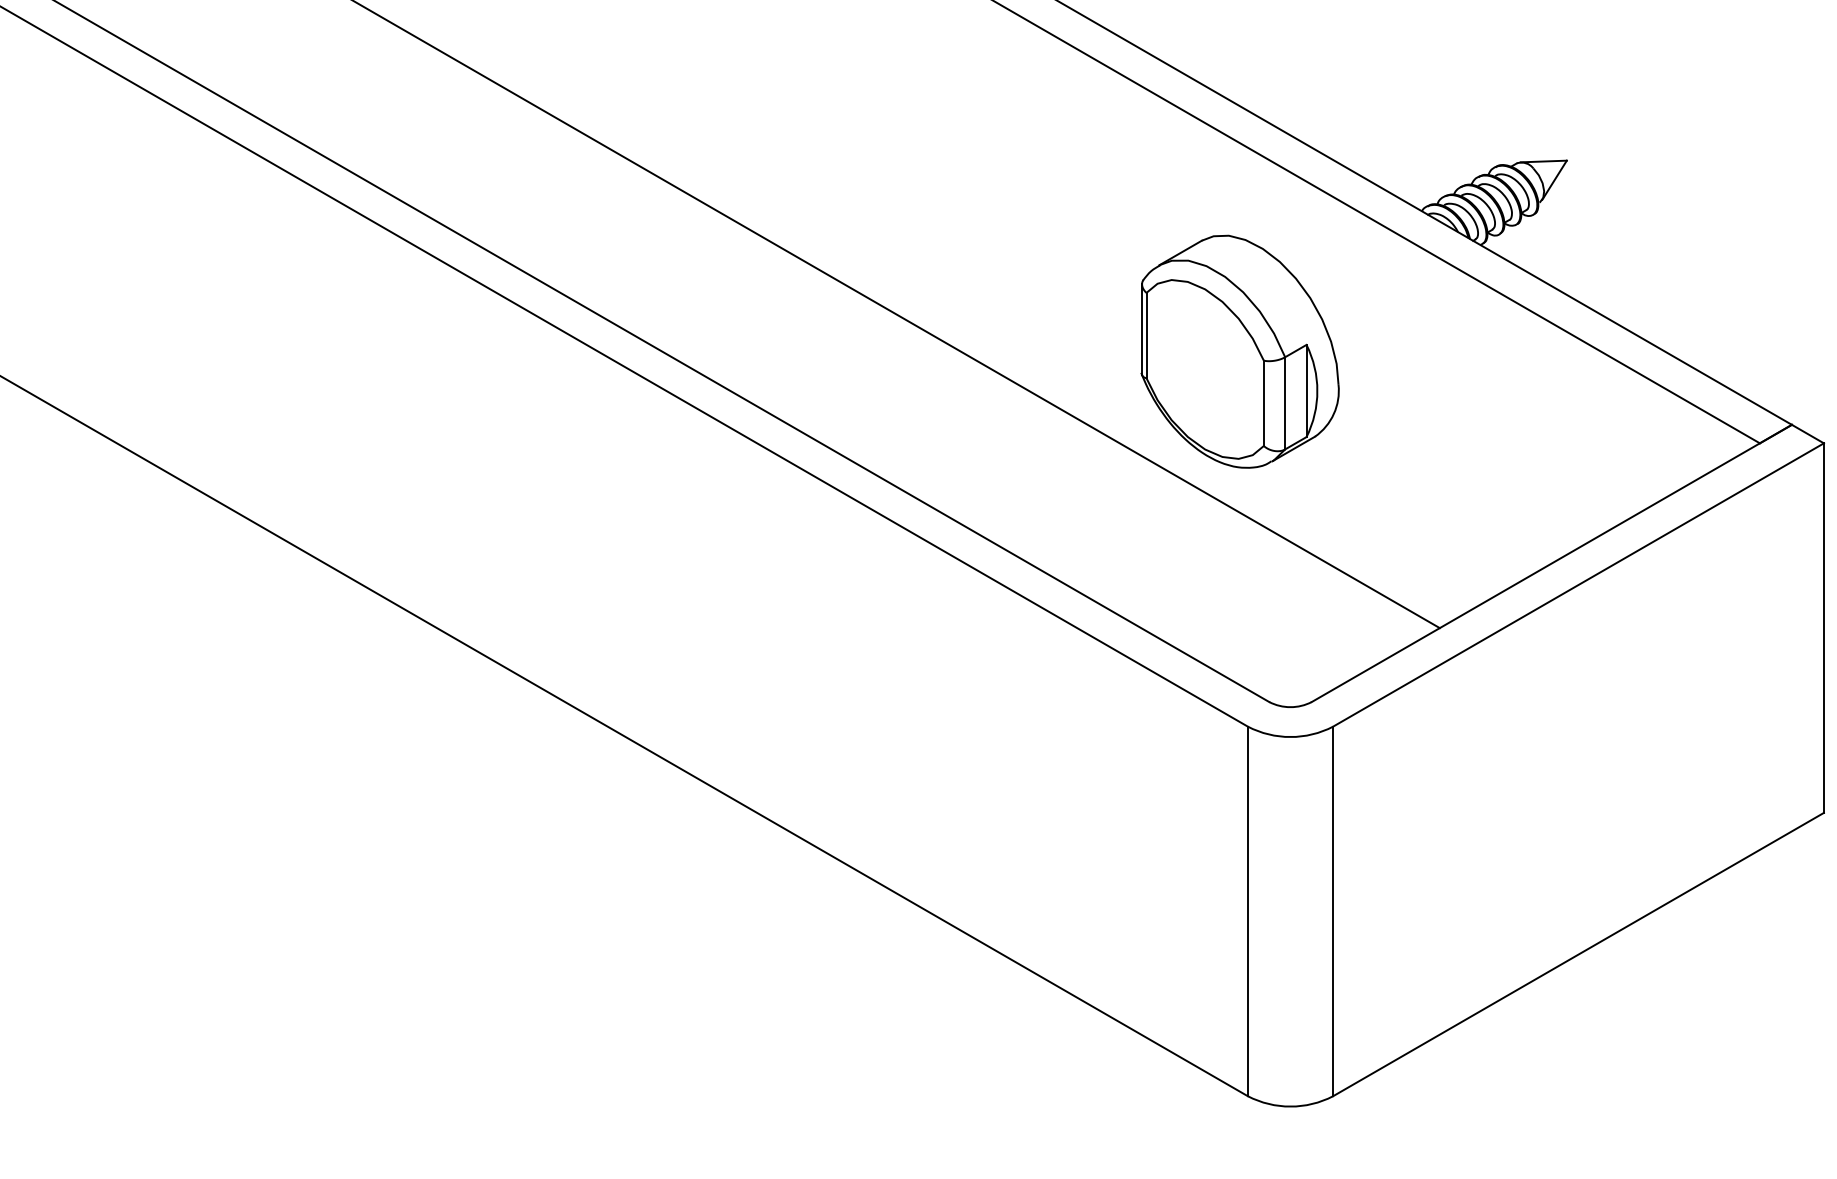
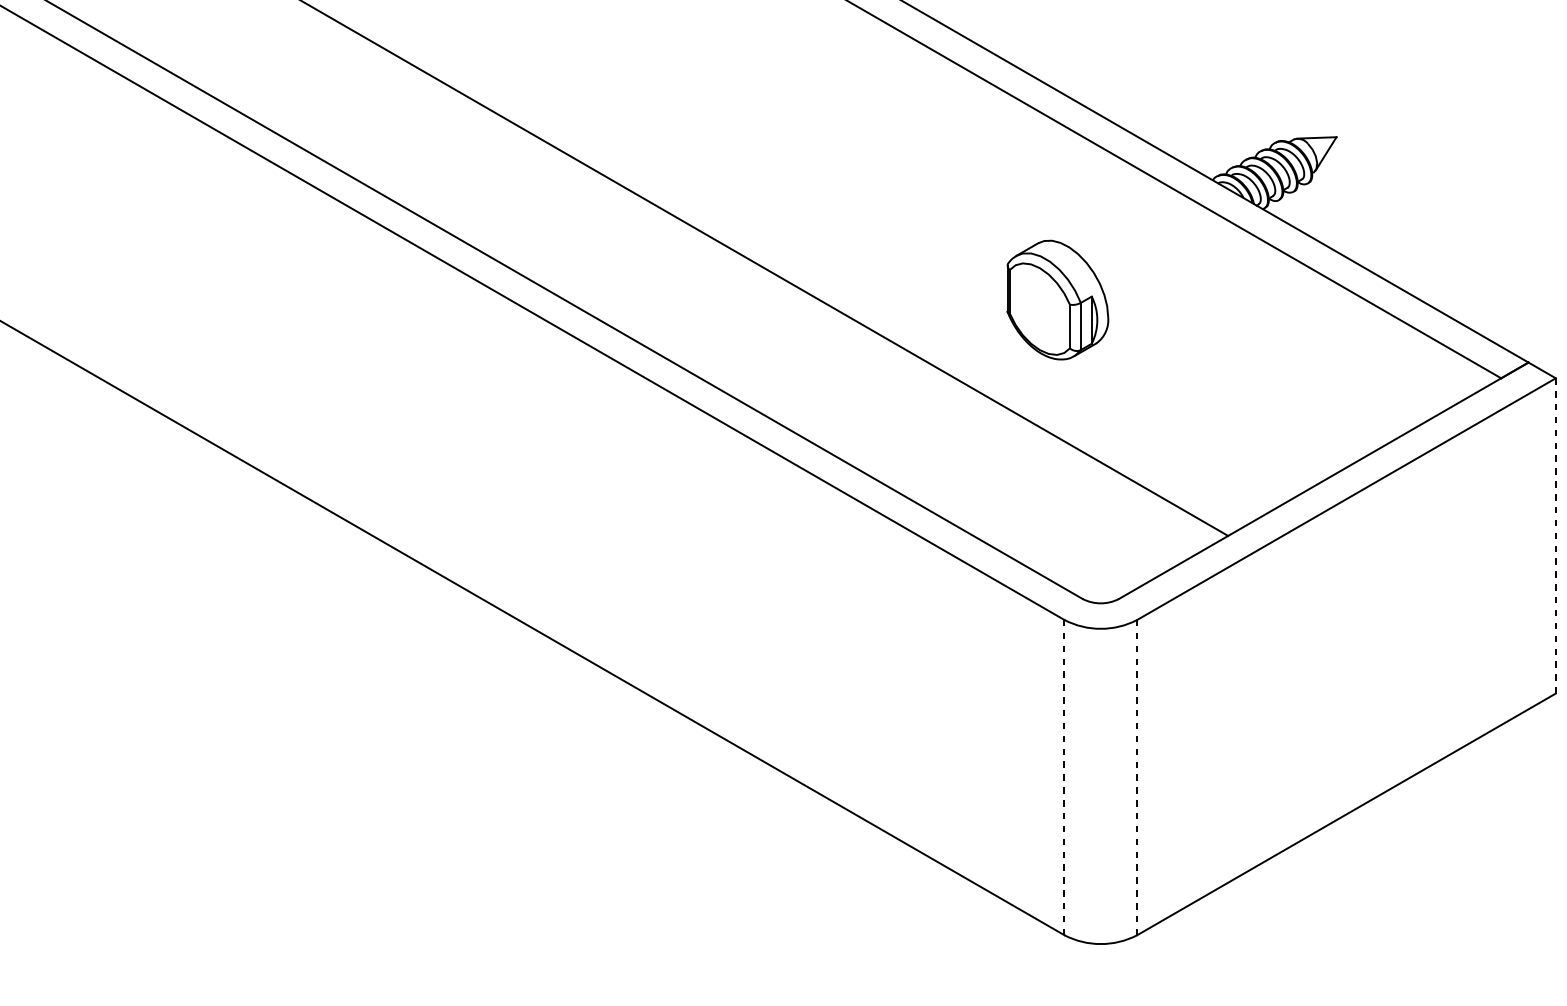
part: (1239, 351) -> (1057, 299), size x0.6
line: (1823, 628) -> (1555, 536), solid -> dashed
line: (1247, 911) -> (1064, 777), solid -> dashed
line: (1333, 911) -> (1137, 777), solid -> dashed

